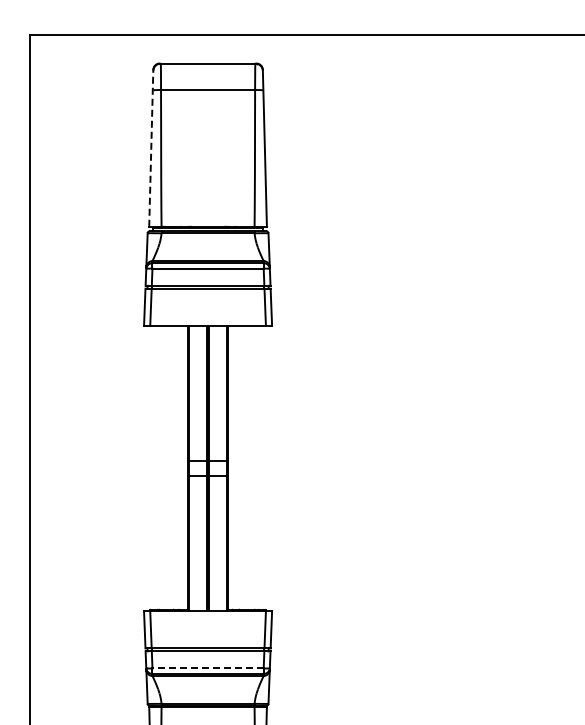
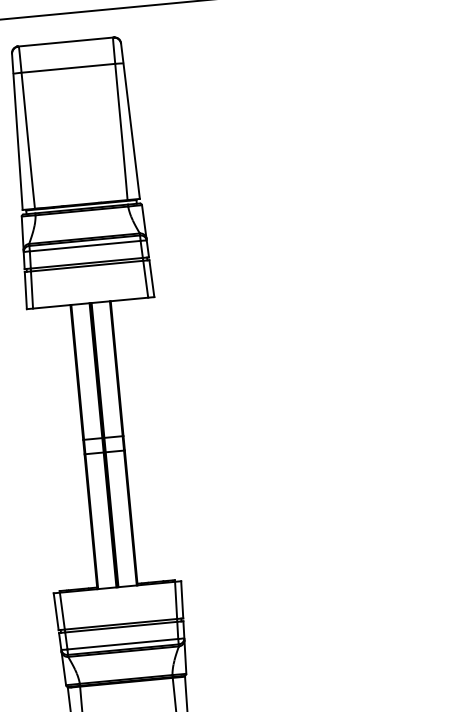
line: (151, 148) -> (17, 131), dashed -> solid
line: (208, 668) -> (123, 644), dashed -> solid

